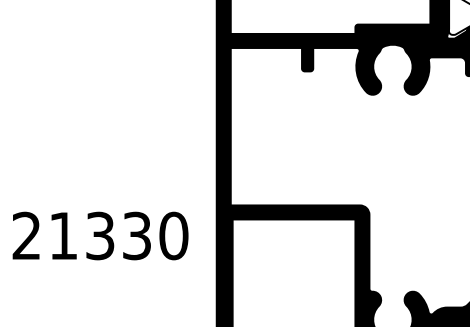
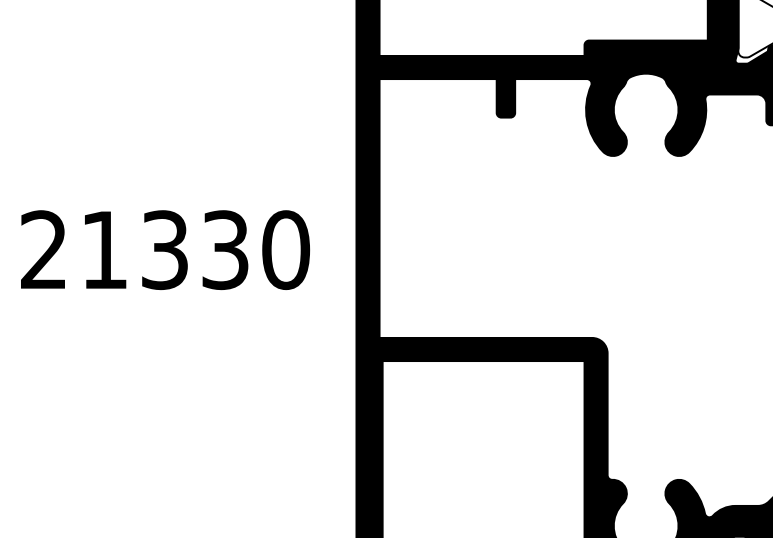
text: (100, 235) -> (165, 249), moved

